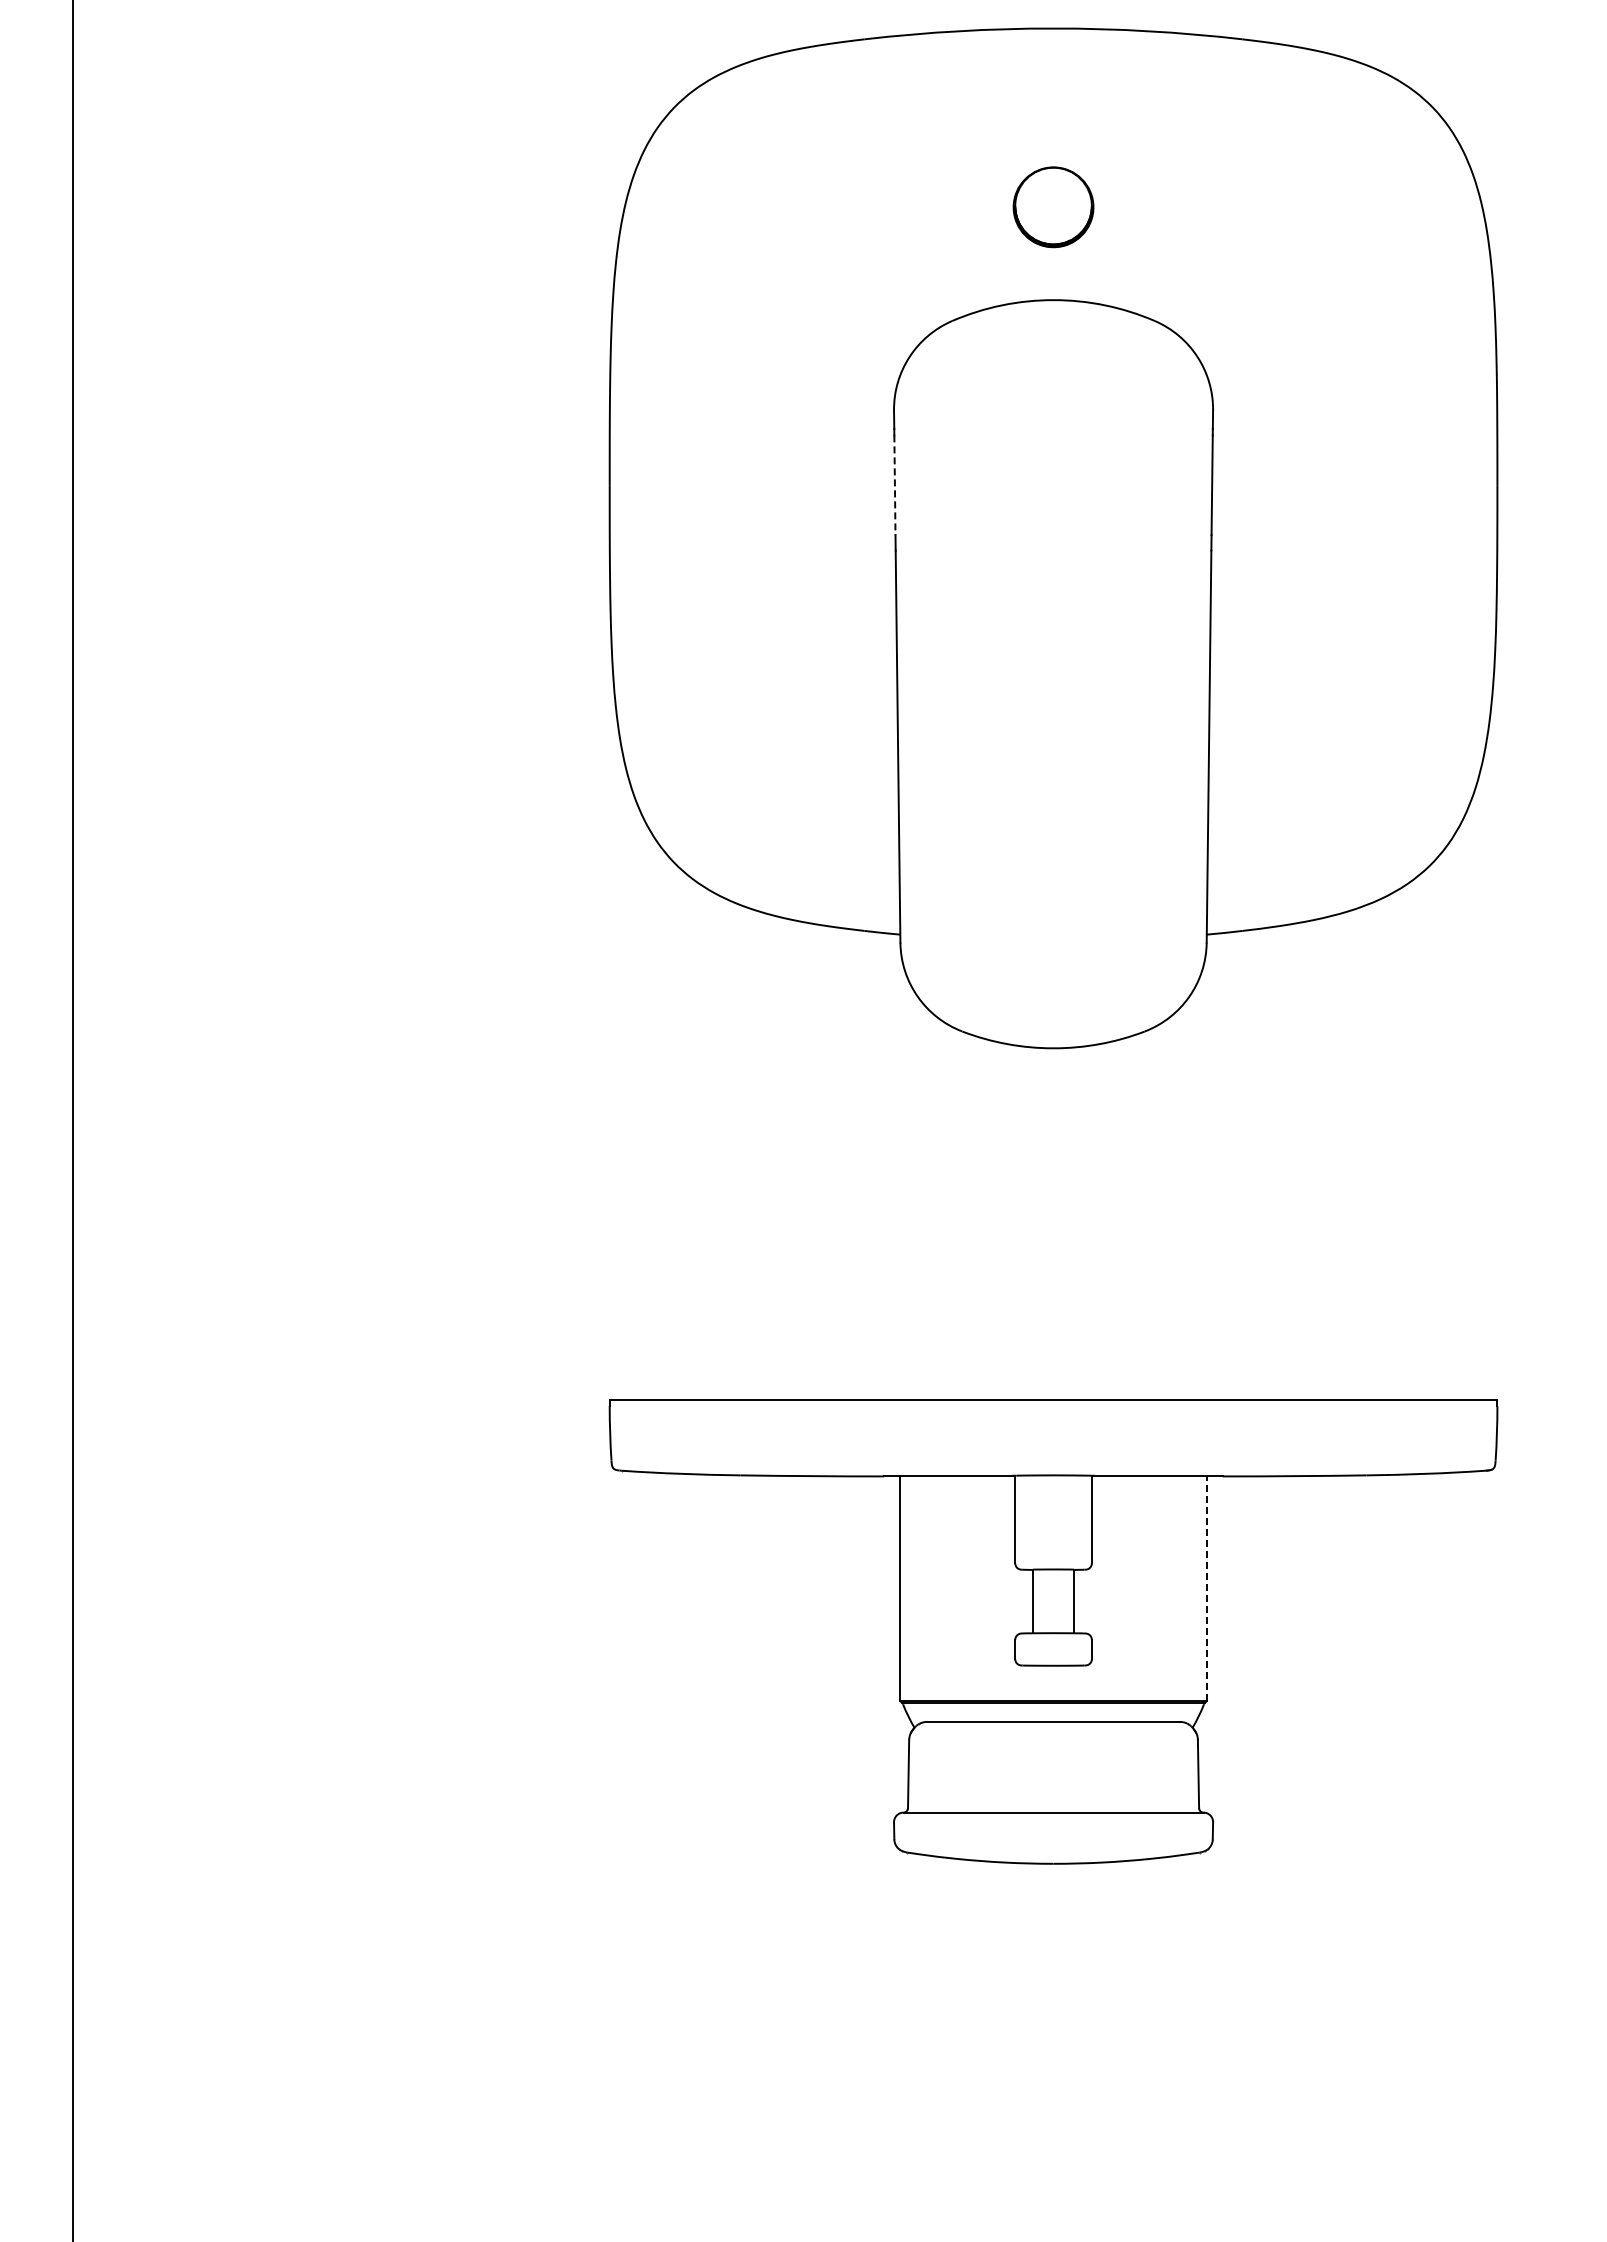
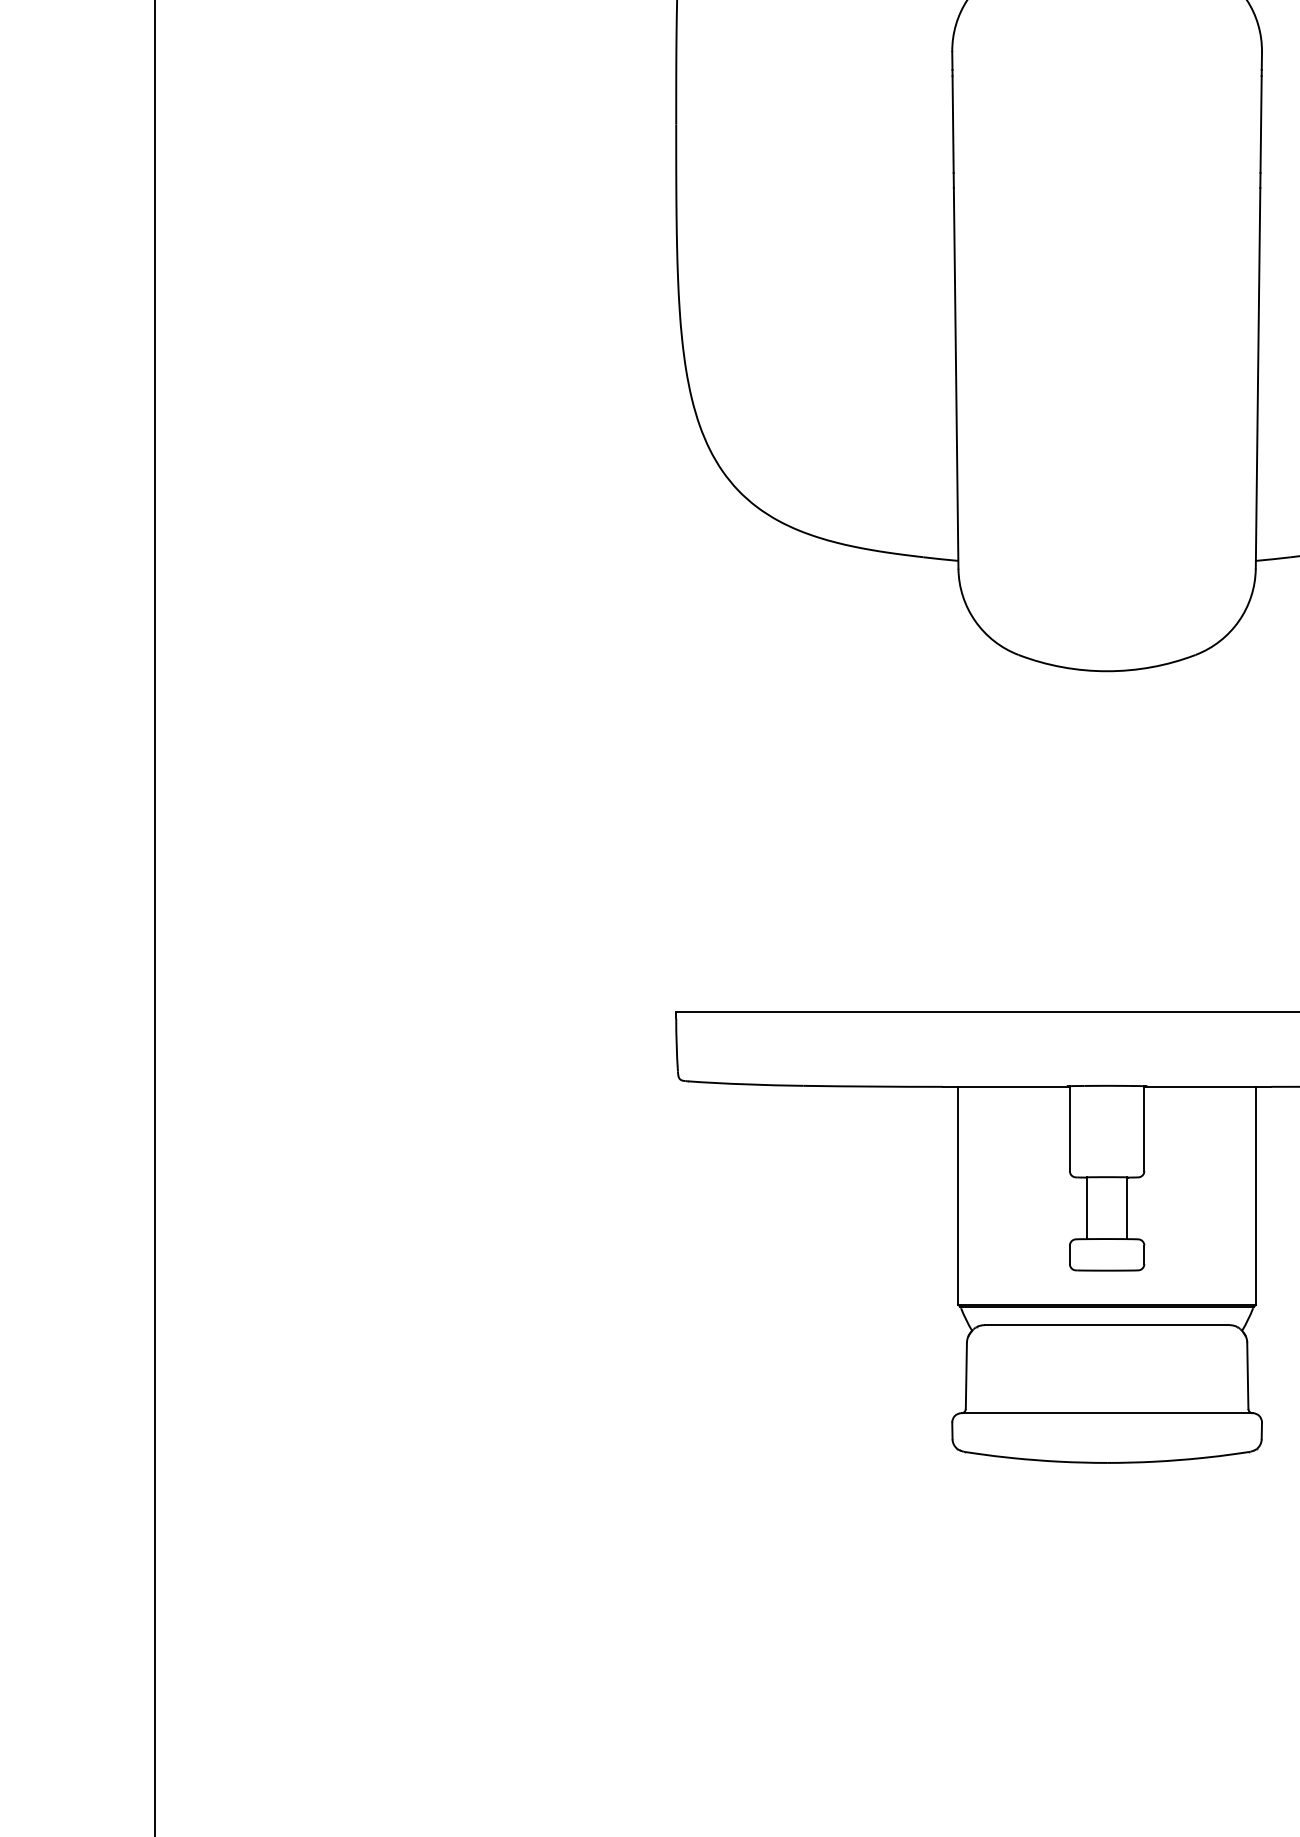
line: (894, 485) -> (952, 124), dashed -> solid
line: (1206, 1588) -> (1255, 1195), dashed -> solid

